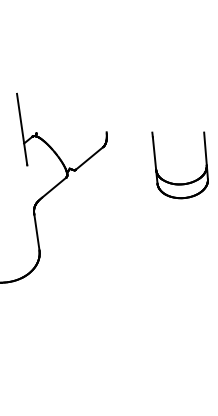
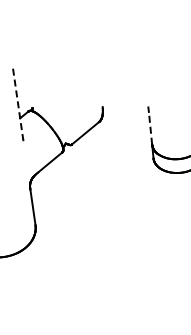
line: (22, 129) -> (18, 104), solid -> dashed
line: (154, 153) -> (150, 128), solid -> dashed

